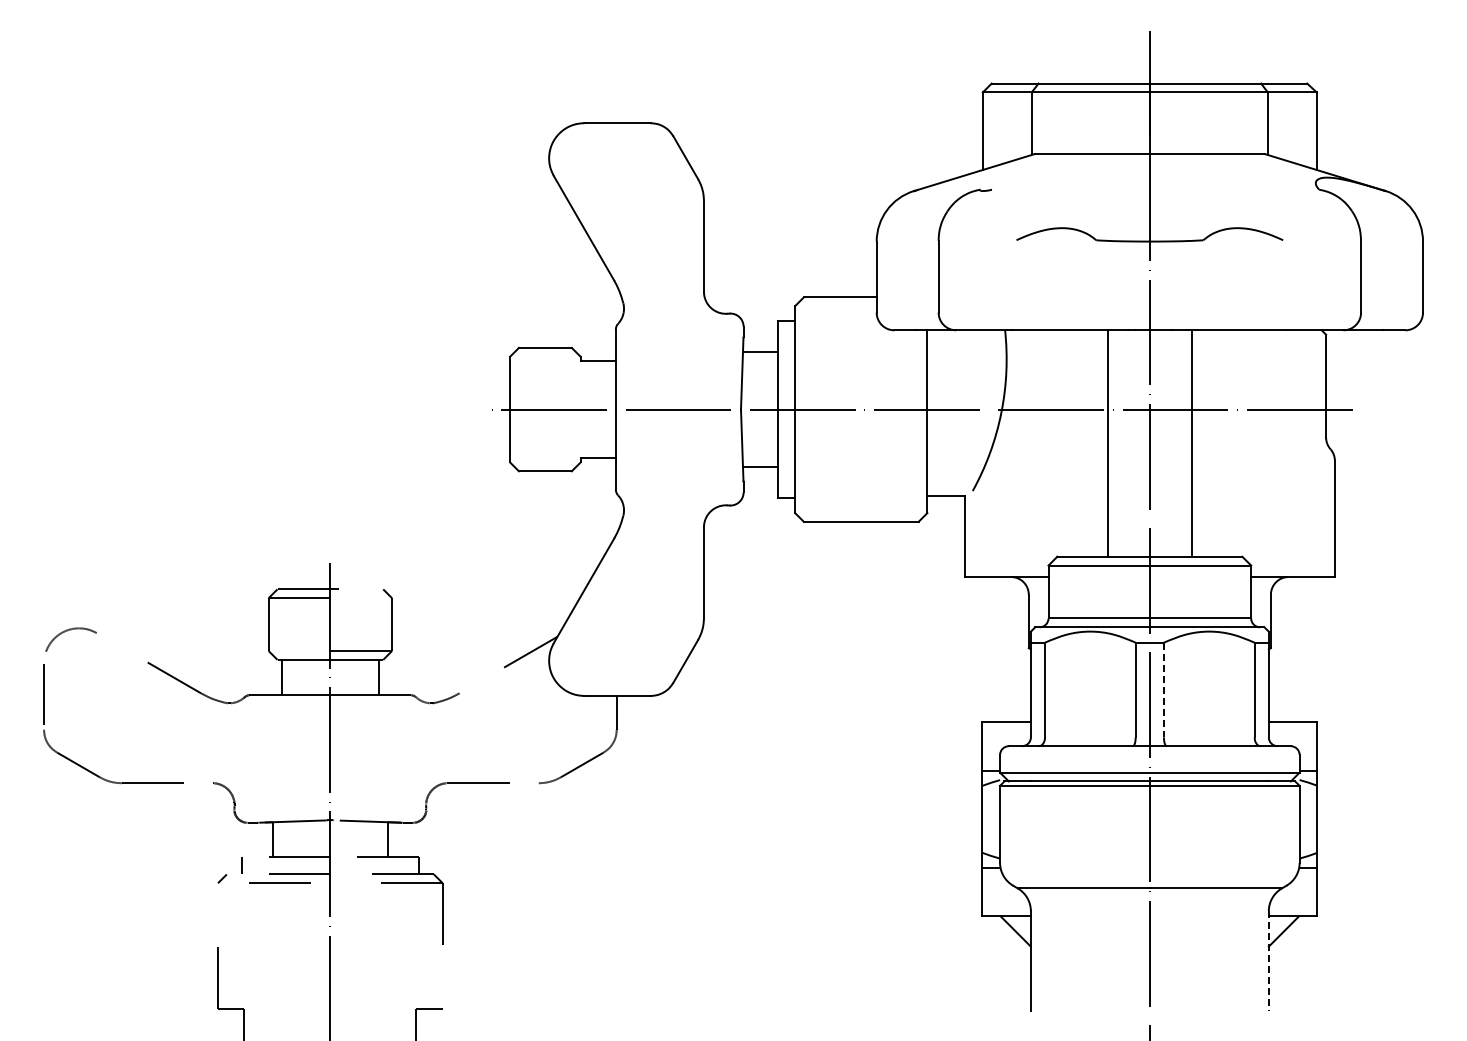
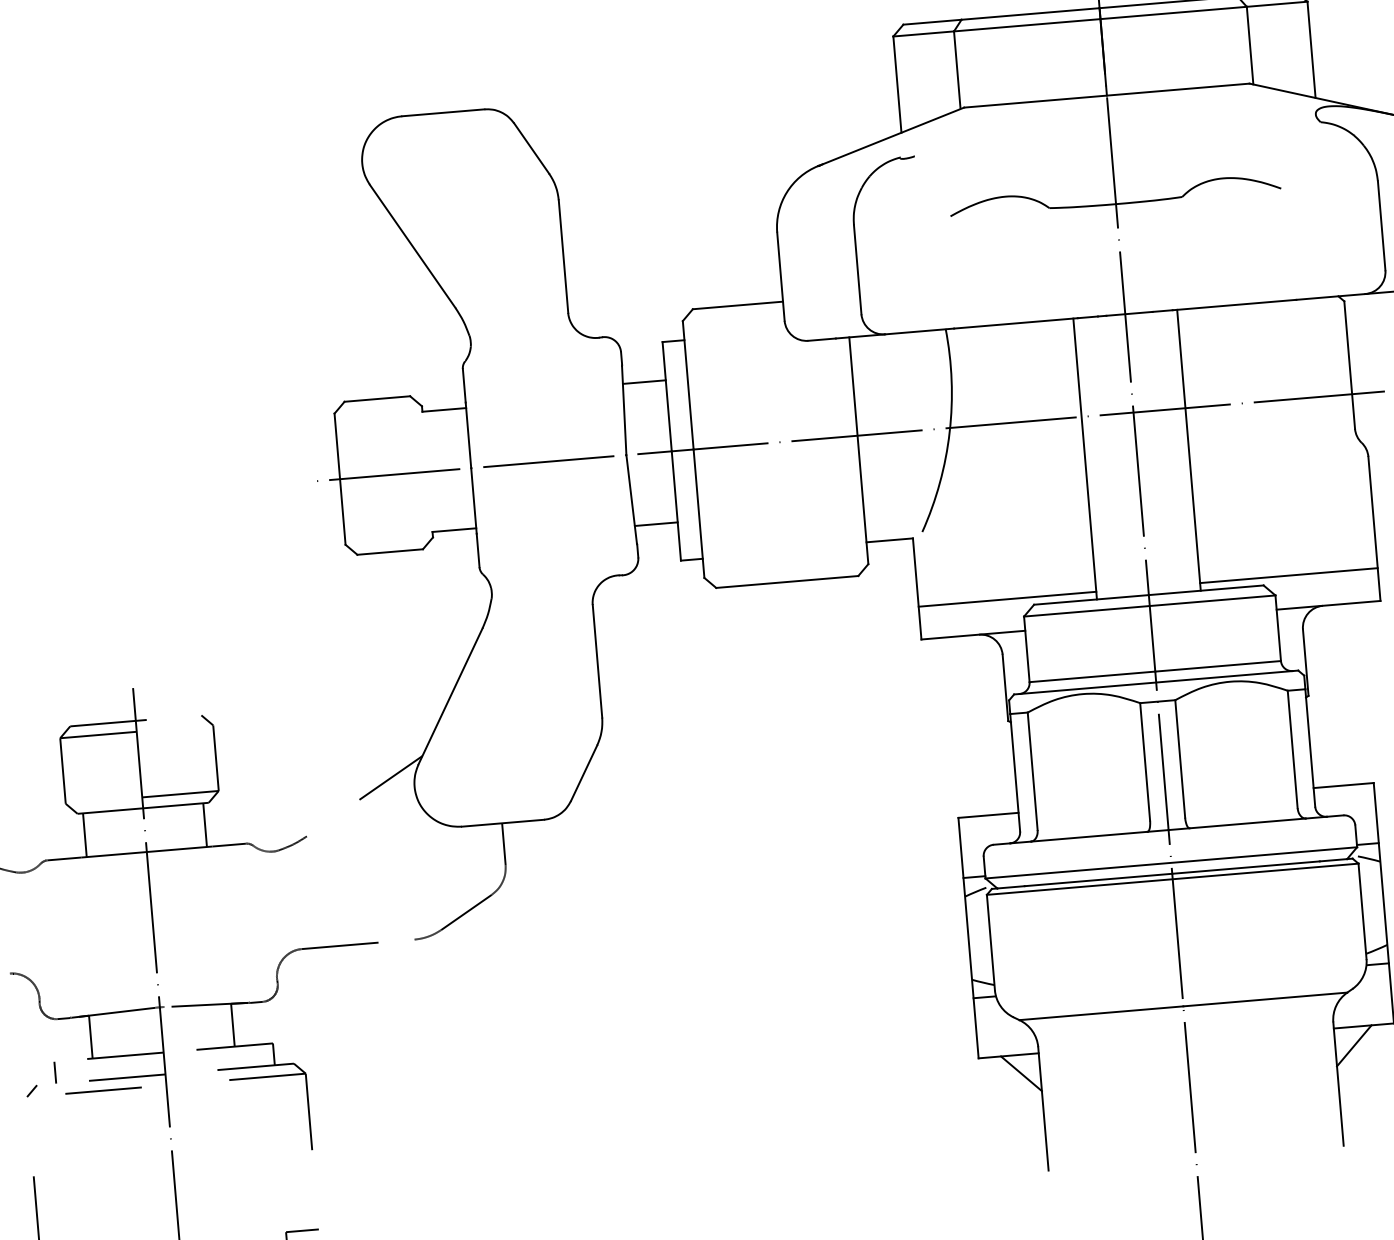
line: (1036, 550) -> (1007, 599), added
line: (1262, 550) -> (1287, 575), added
line: (1163, 690) -> (1179, 759), dashed -> solid
line: (1268, 961) -> (1338, 1084), dashed -> solid

